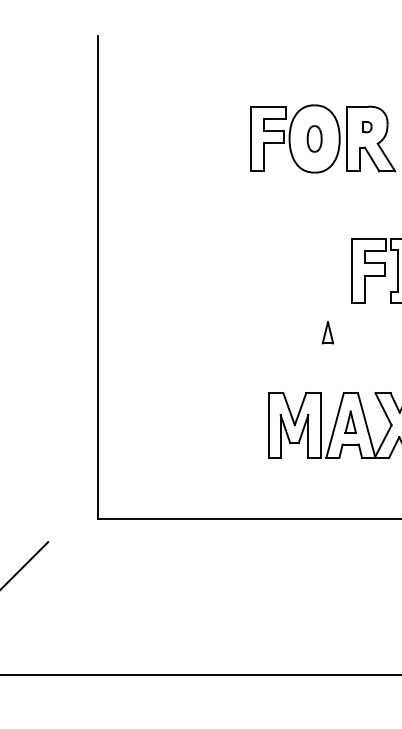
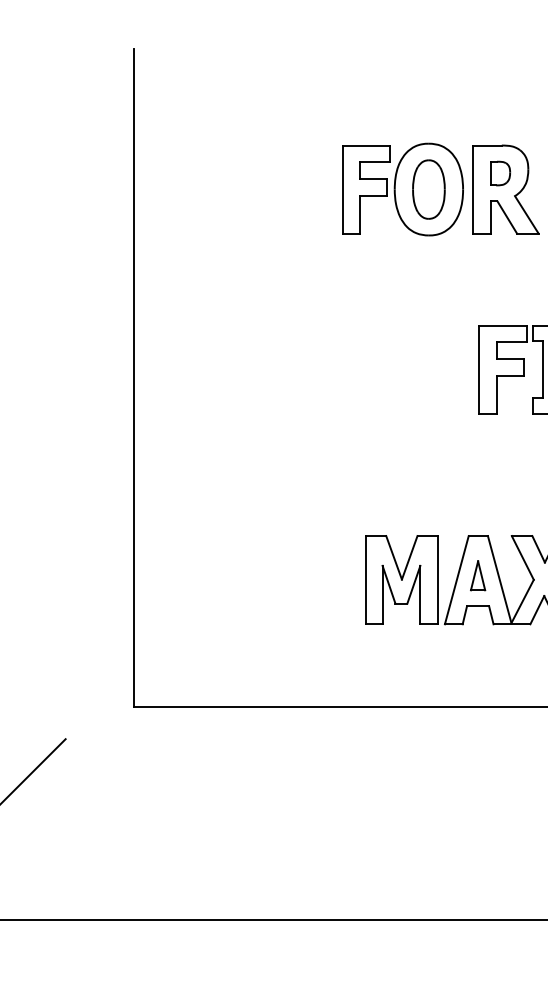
part: (367, 127) -> (500, 173), size x1.67
part: (314, 138) -> (428, 189), size x1.67
part: (328, 332) -> (447, 453), removed

